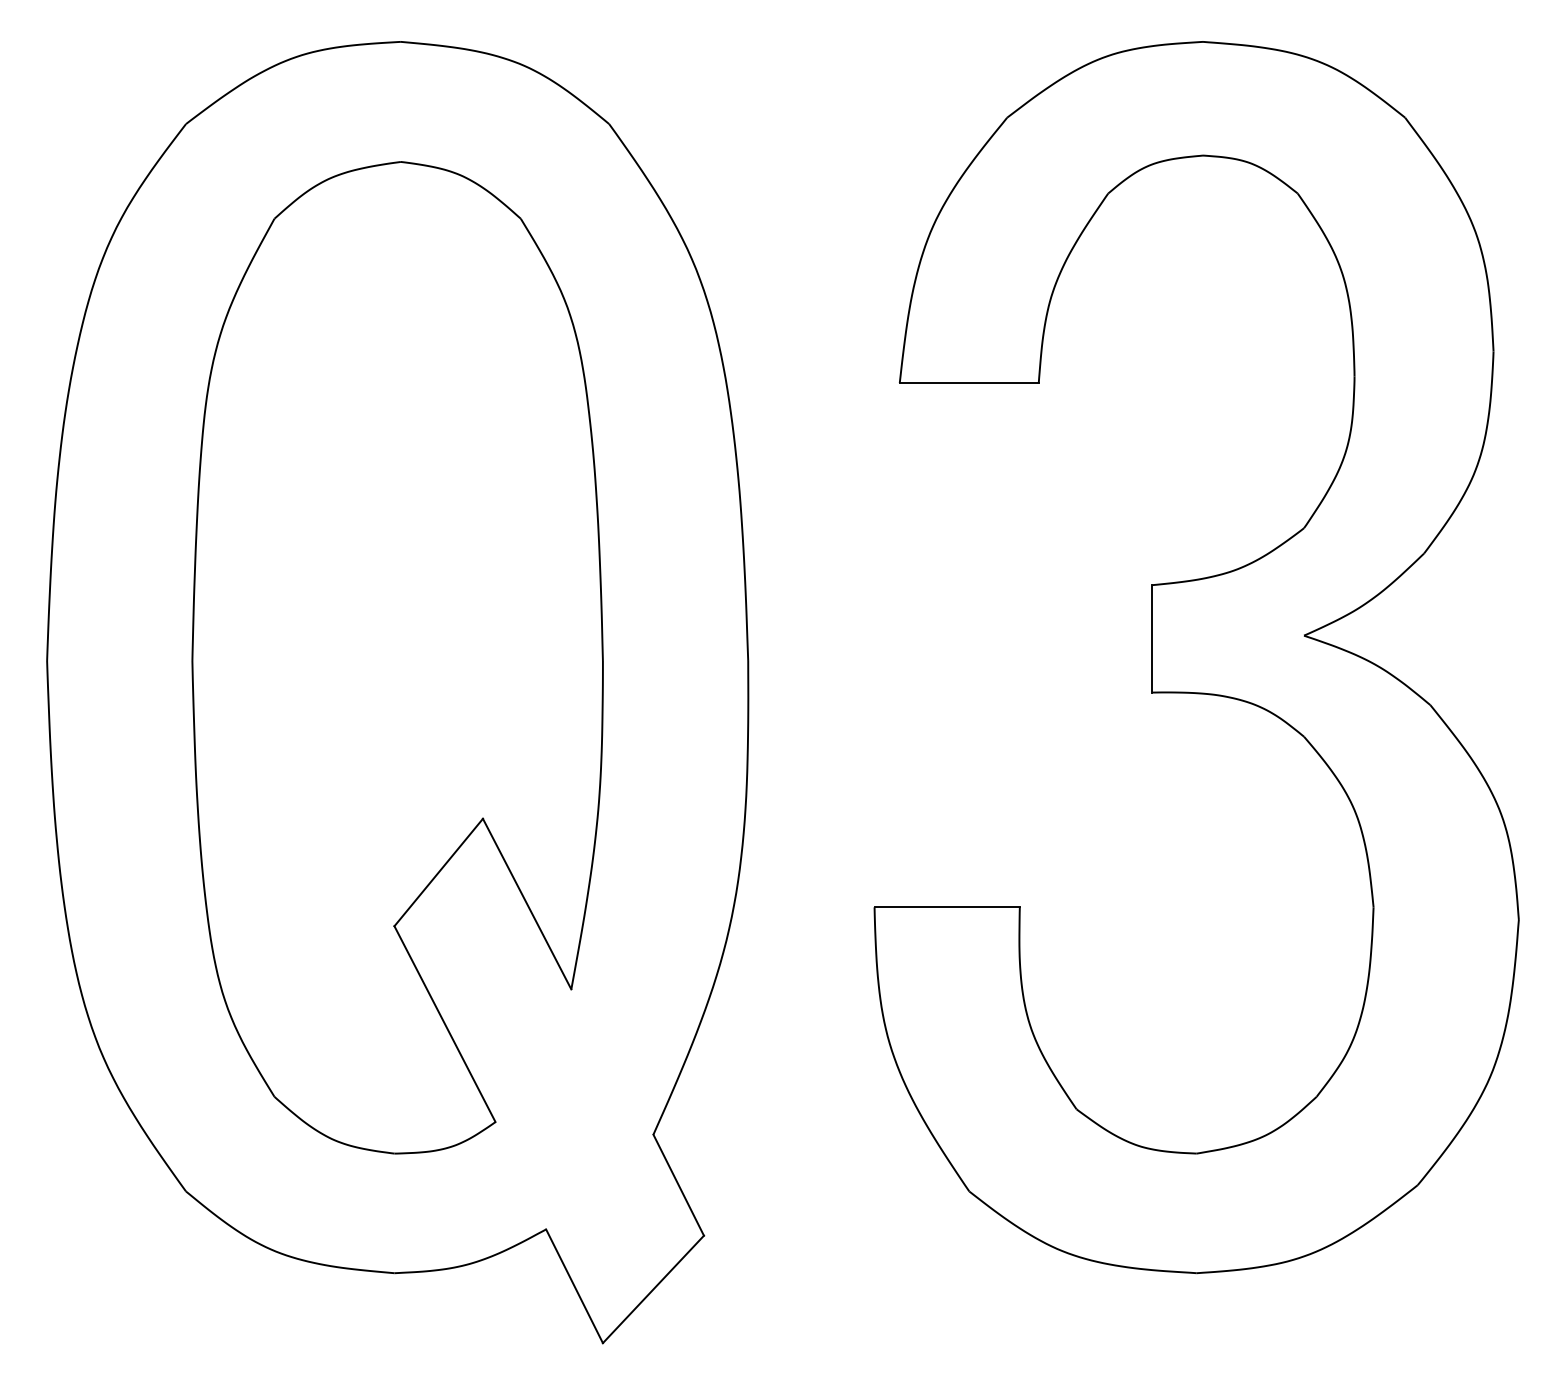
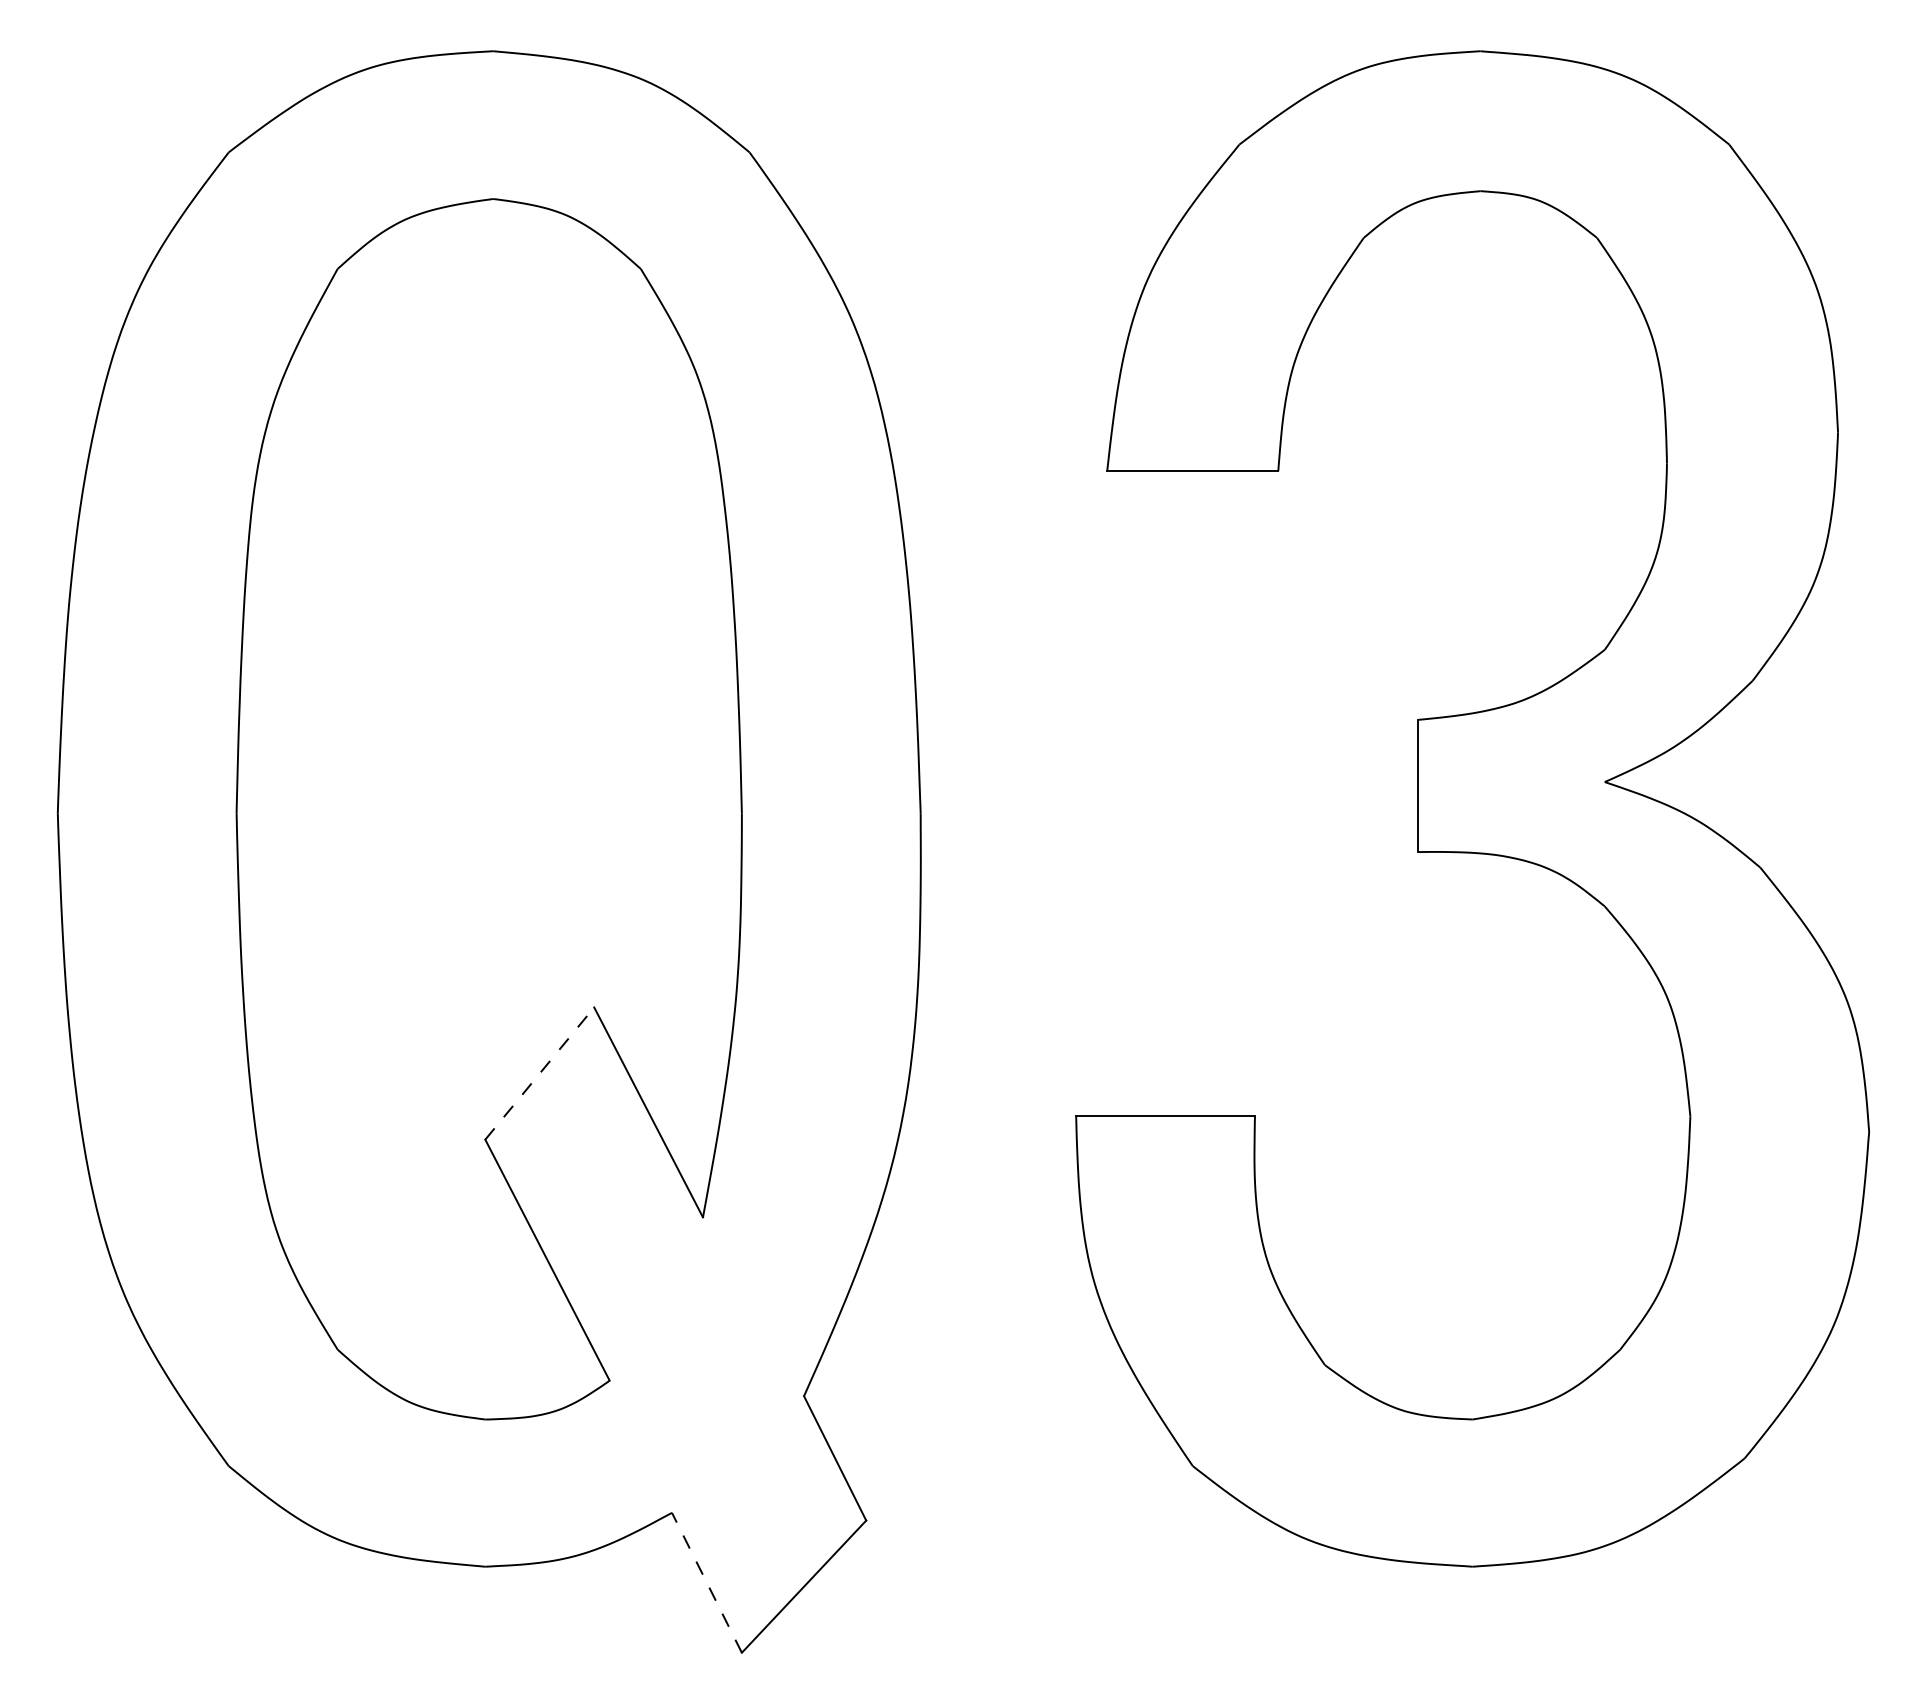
line: (438, 872) -> (539, 1073), solid -> dashed
line: (574, 1286) -> (706, 1582), solid -> dashed

